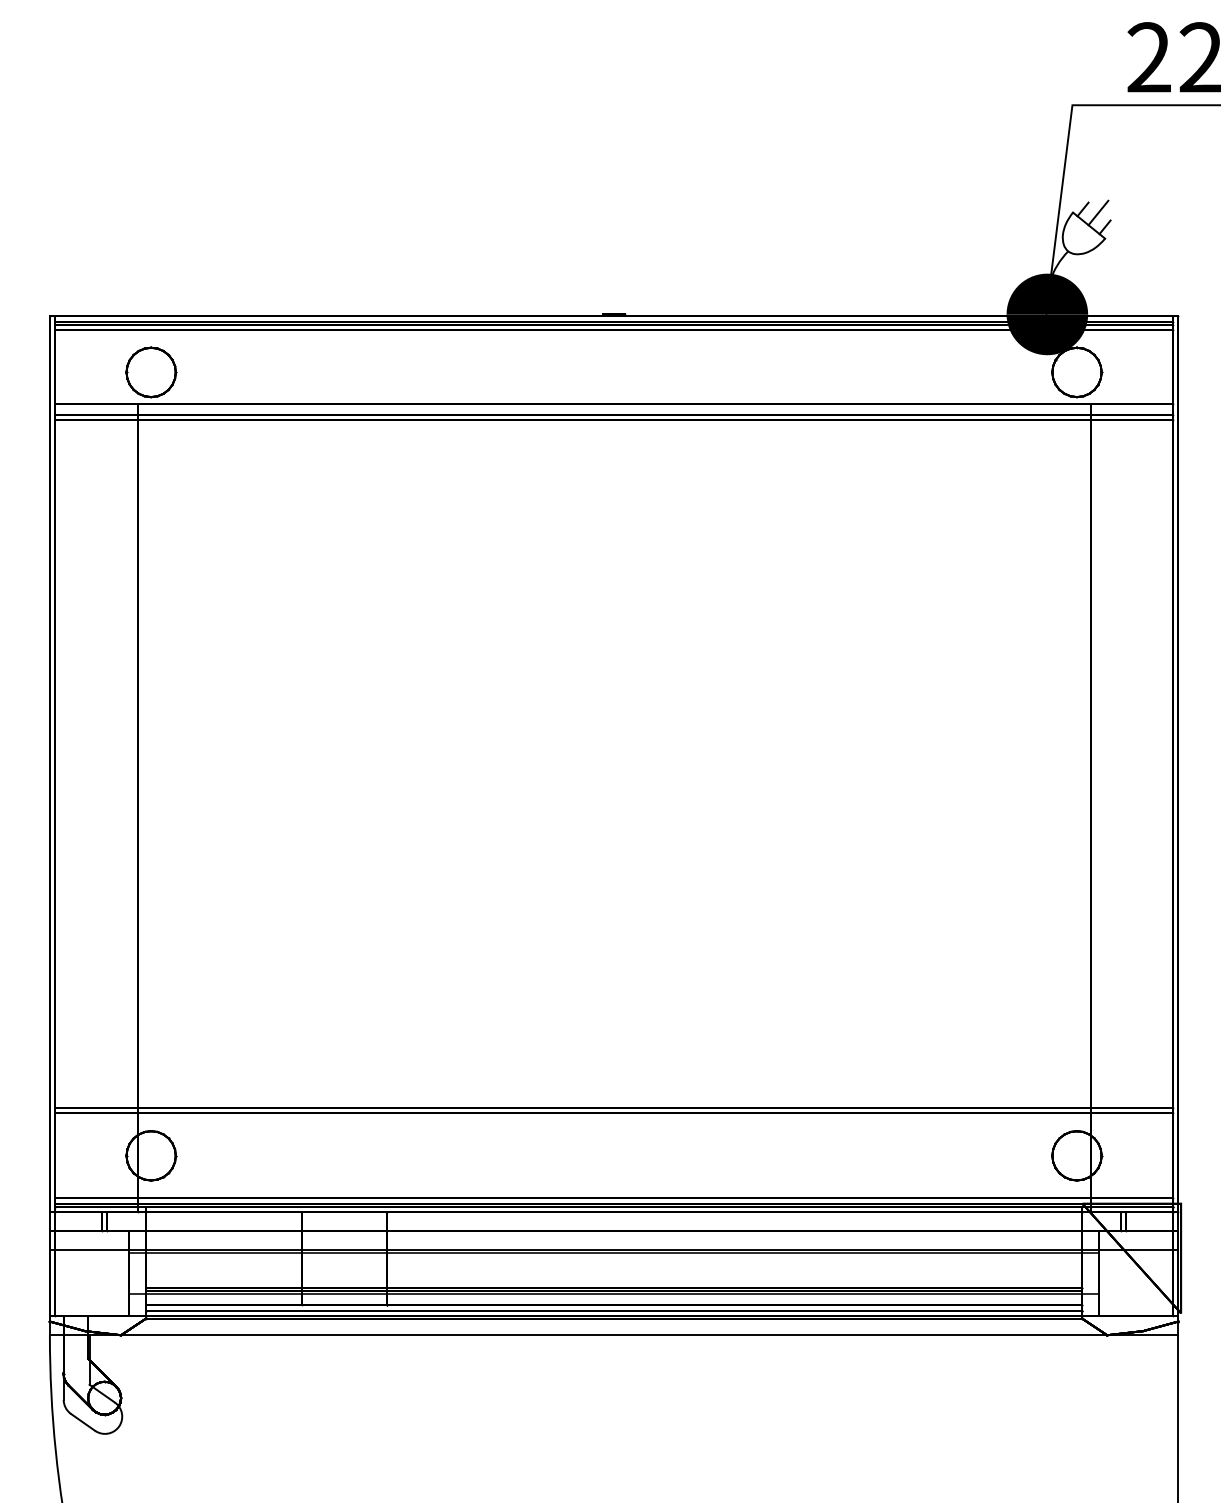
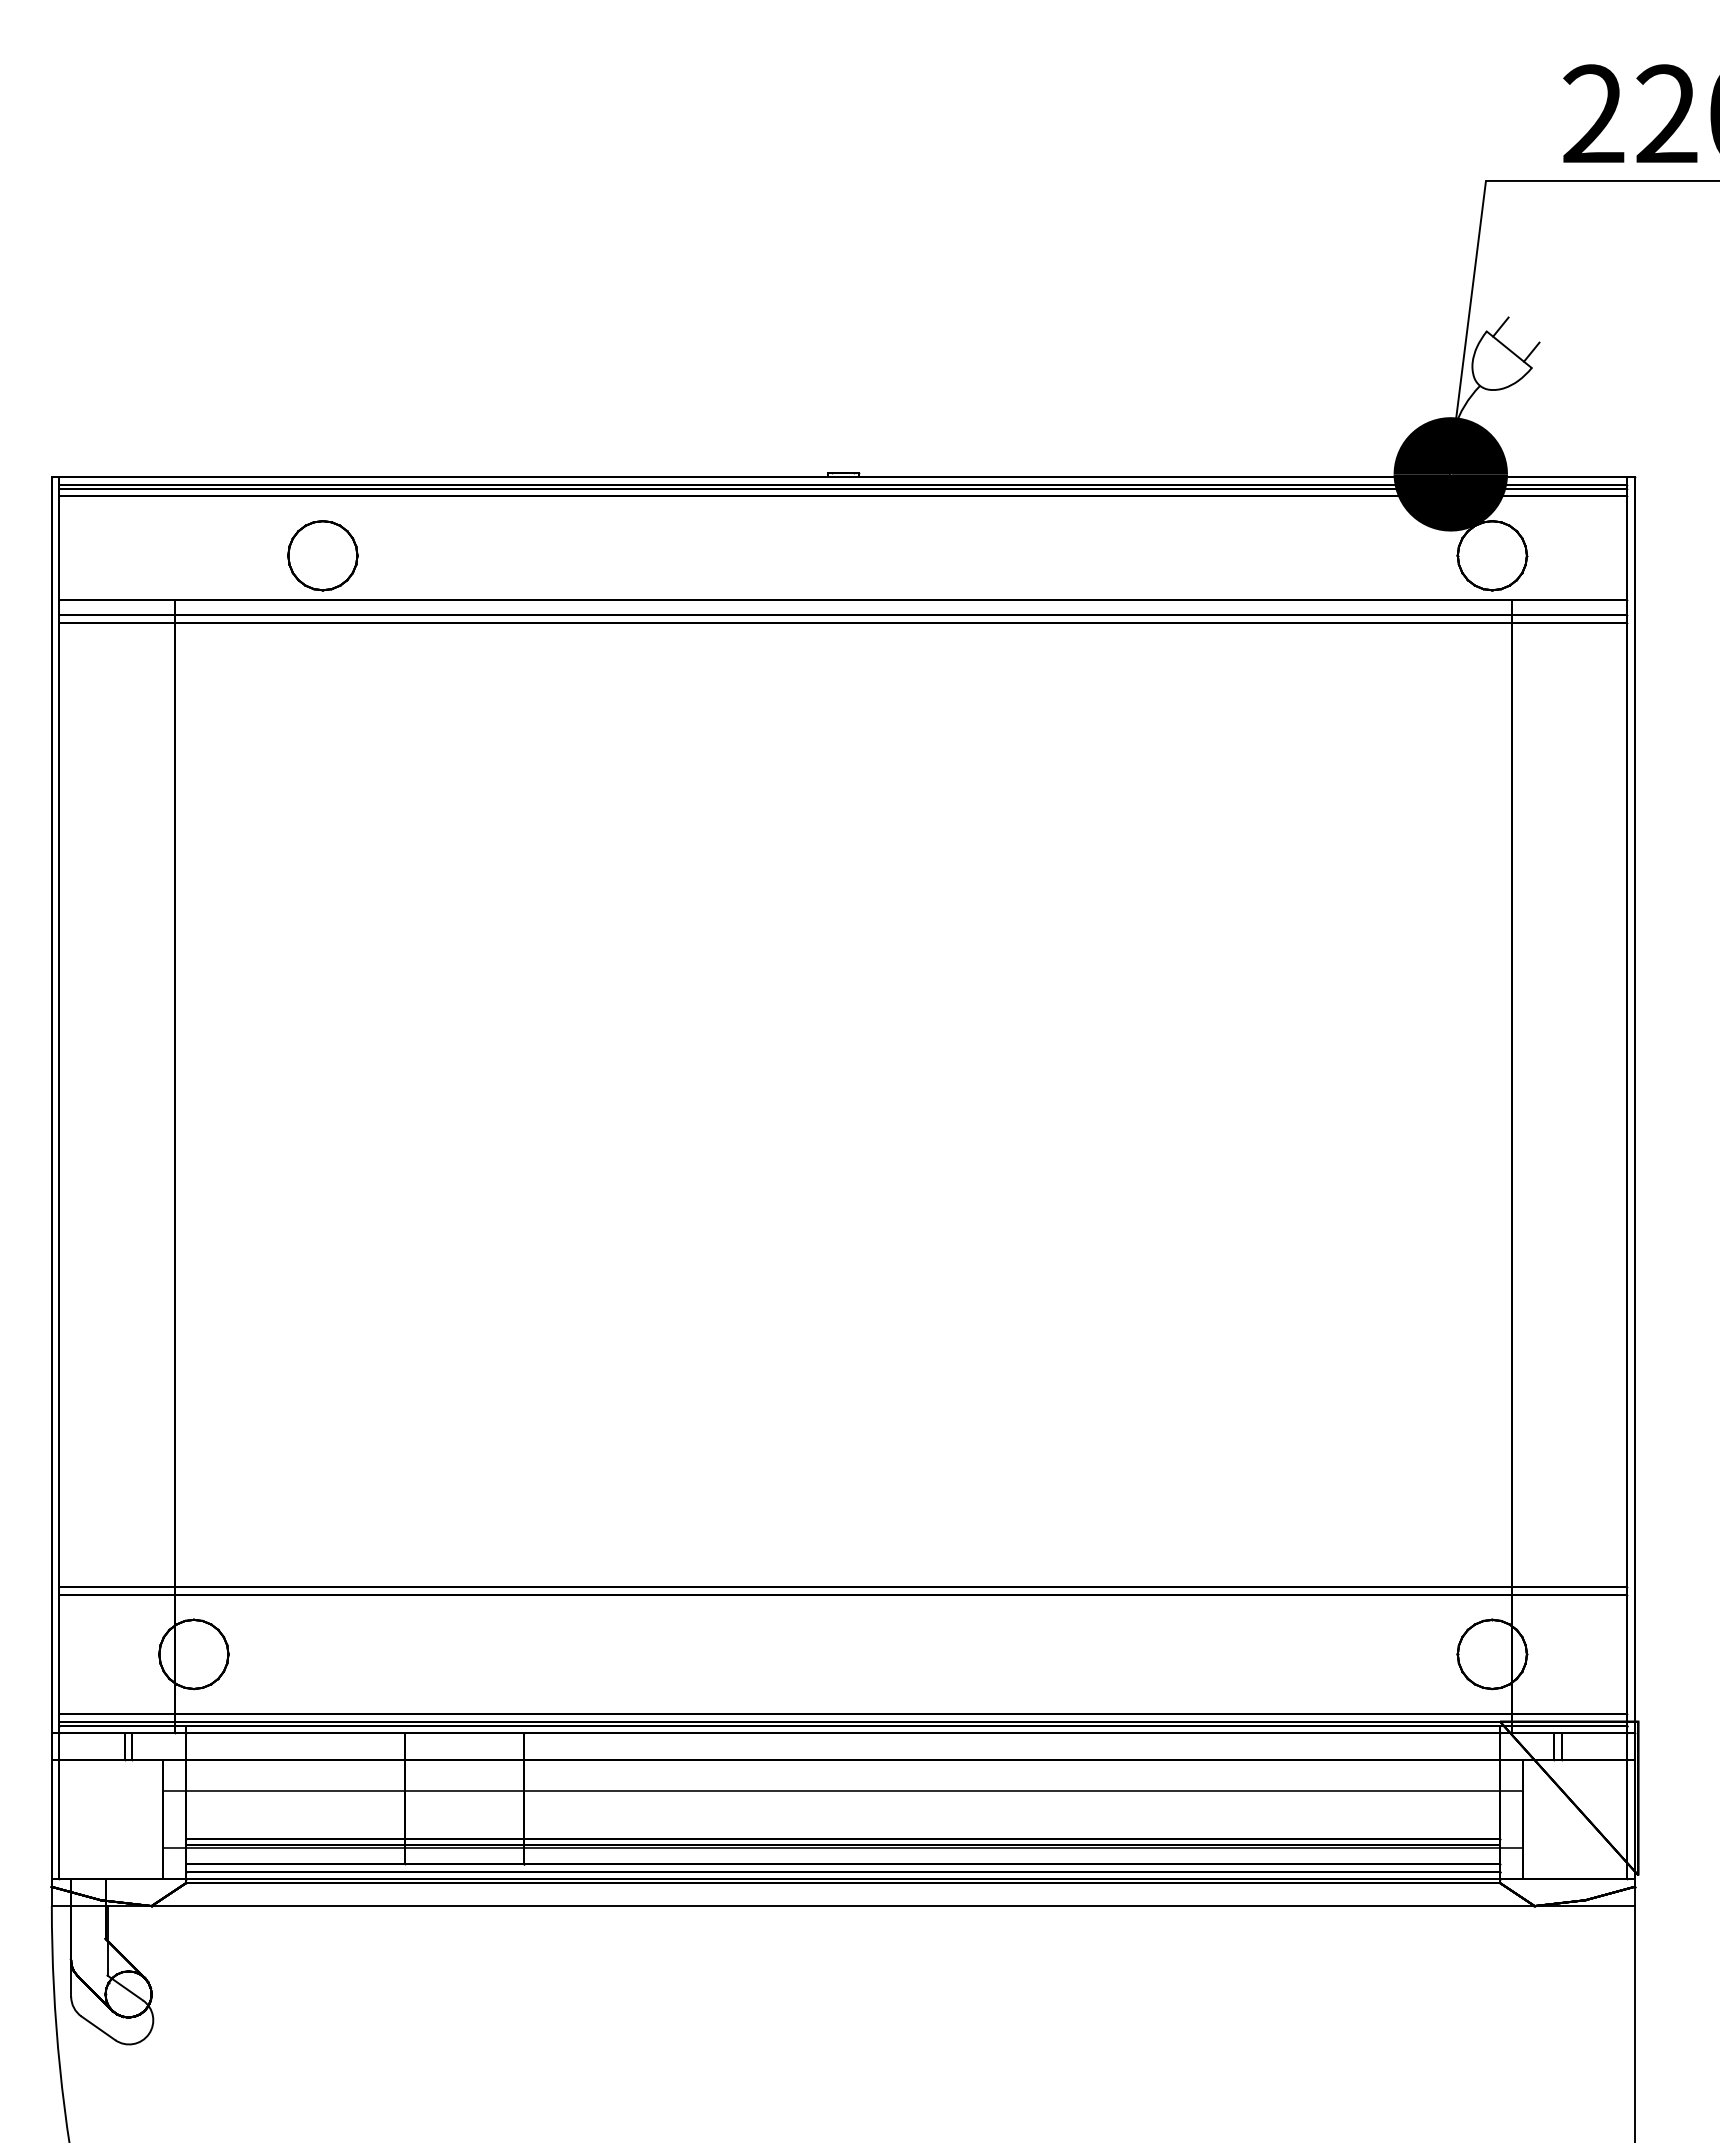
line: (1098, 213) -> (1522, 332), removed
part: (150, 372) -> (322, 555), moved
line: (613, 1249) -> (842, 1786), removed

